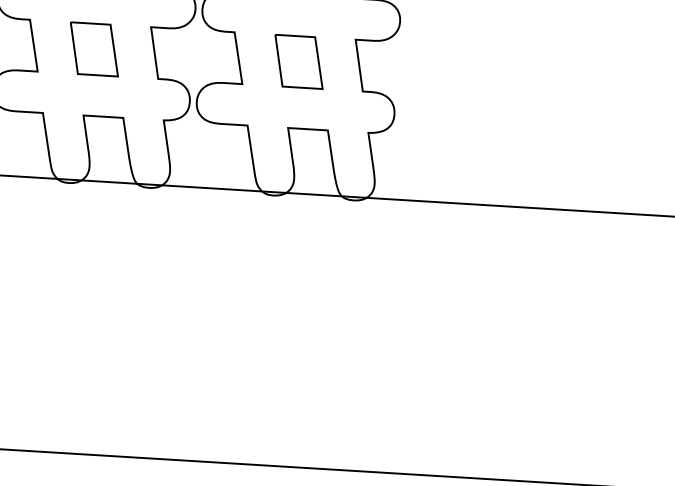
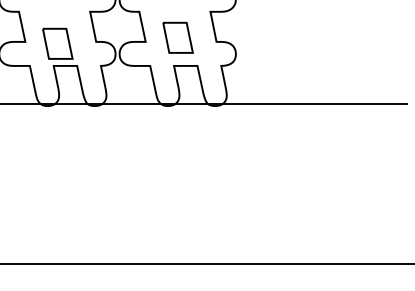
curve: (76, 51) -> (47, 45), moved
curve: (281, 60) -> (167, 37), moved

